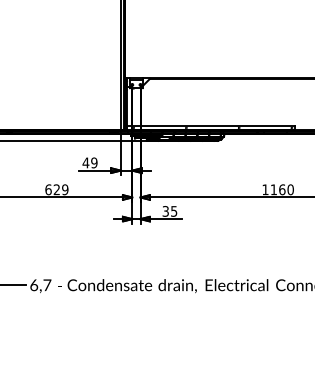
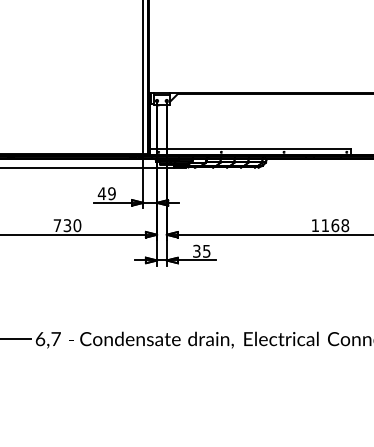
text: (56, 189) -> (66, 225), 629 -> 730
text: (290, 189) -> (345, 225), 1160 -> 1168

